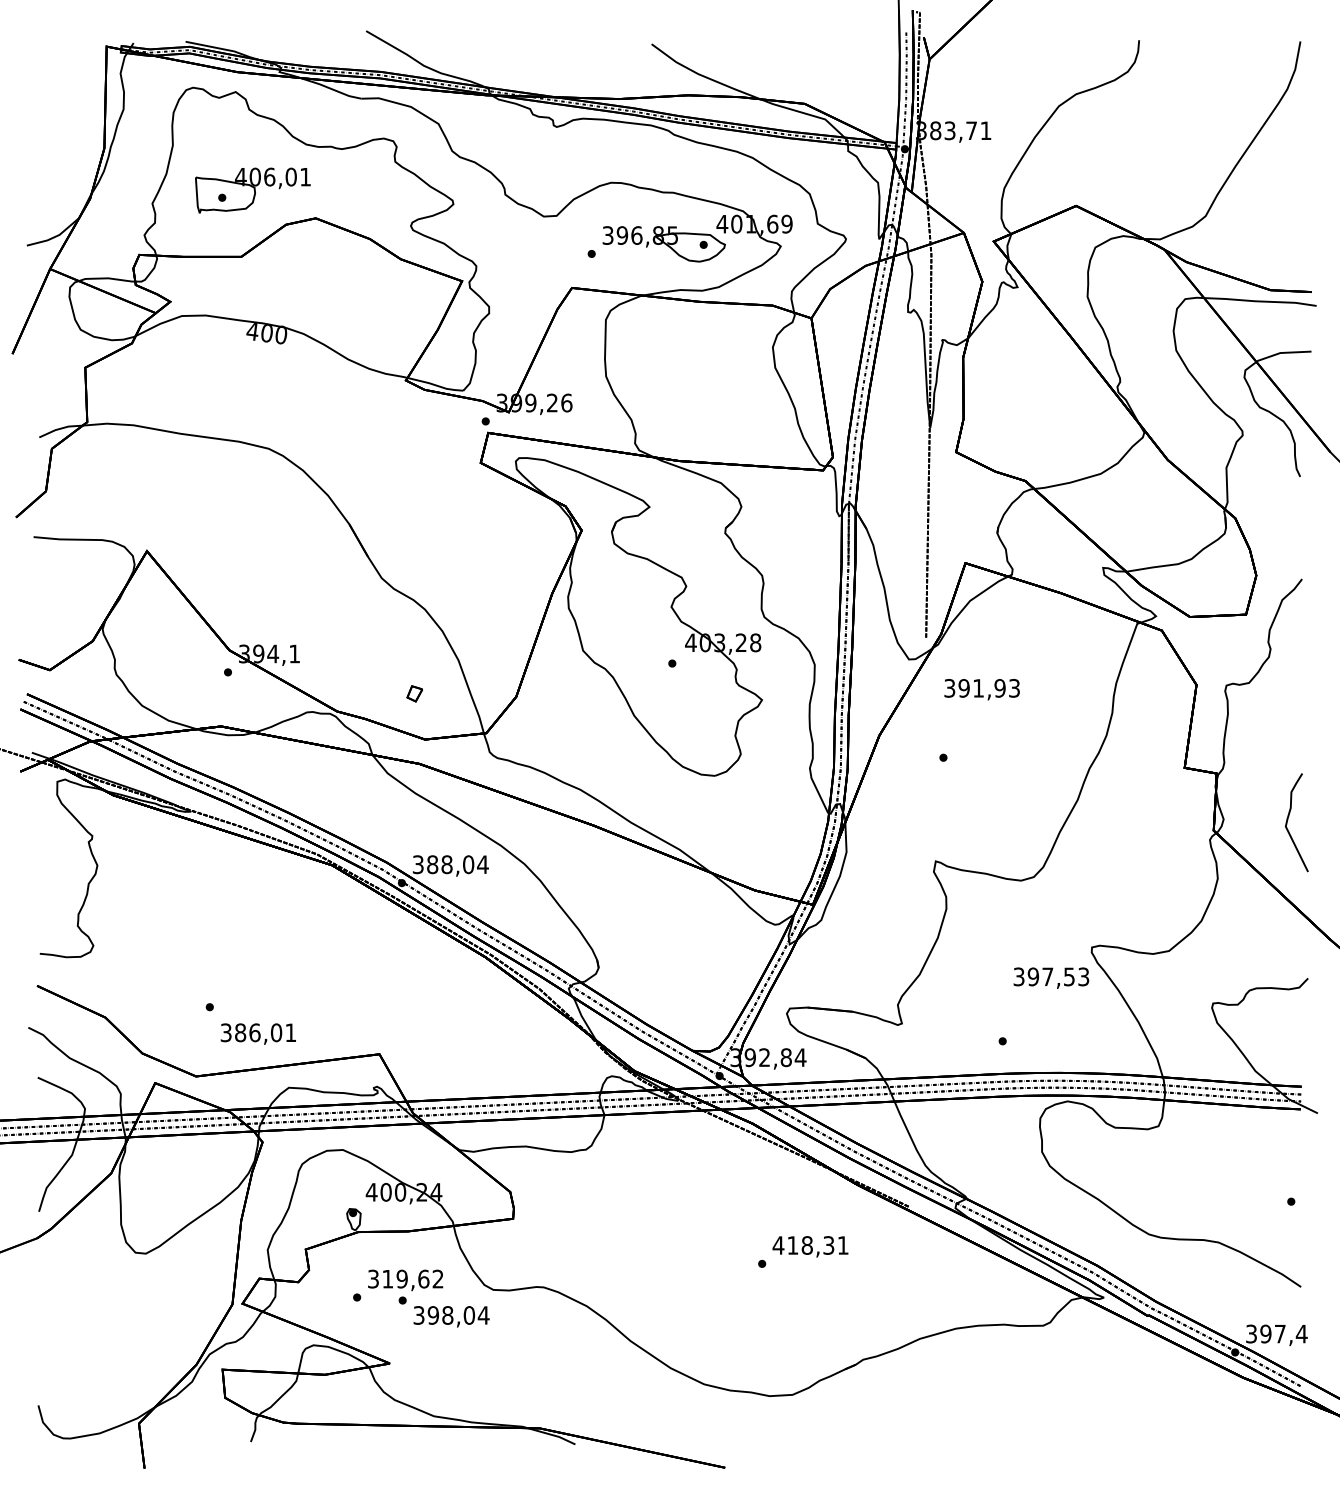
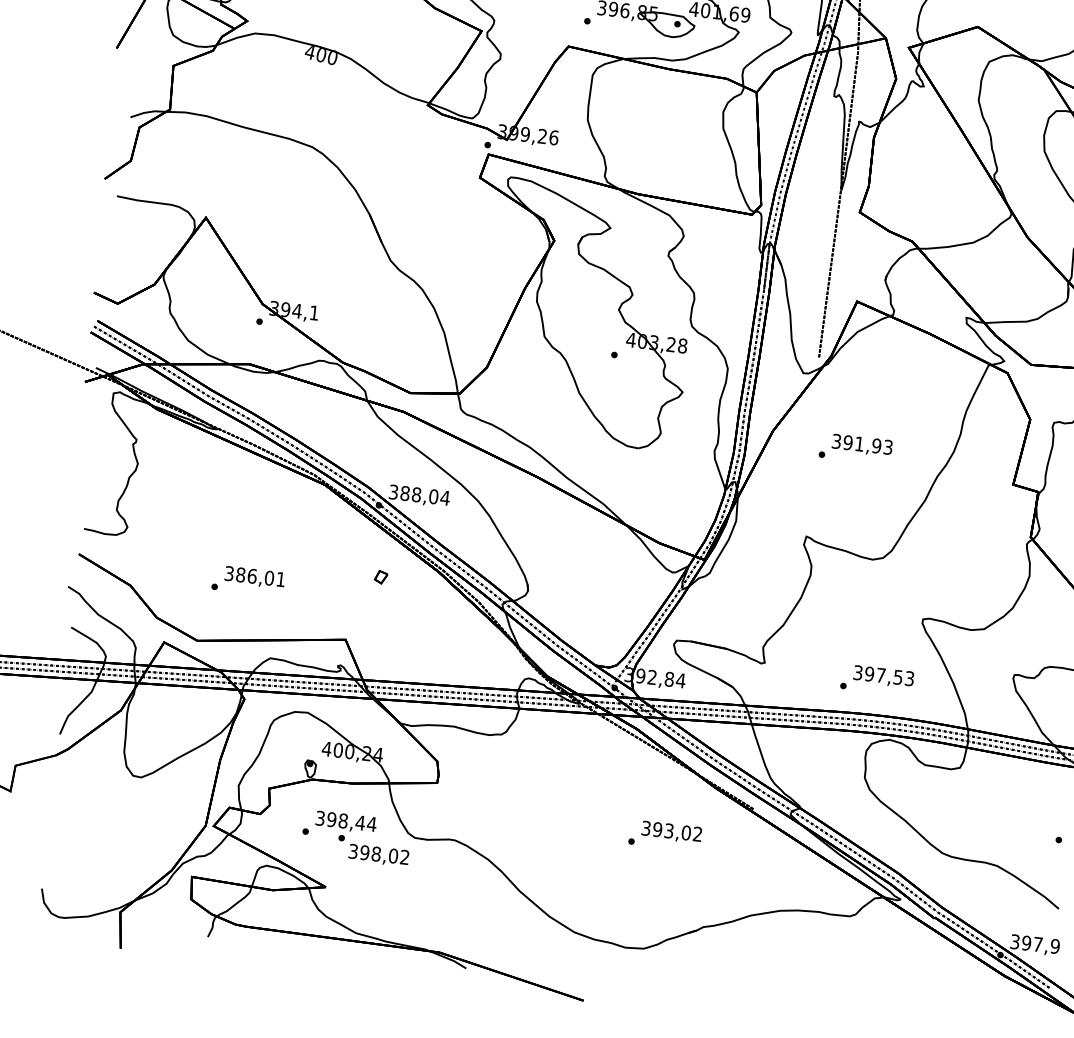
text: (981, 689) -> (861, 445), moved
part: (414, 693) -> (381, 576), moved
text: (1051, 977) -> (883, 676), moved
text: (257, 1033) -> (254, 577), moved
text: (810, 1245) -> (671, 831), 418,31 -> 393,02
text: (413, 1278) -> (352, 821), 319,62 -> 398,44
text: (483, 1315) -> (404, 857), 398,04 -> 398,02
text: (1301, 1333) -> (1055, 946), 397,4 -> 397,9

